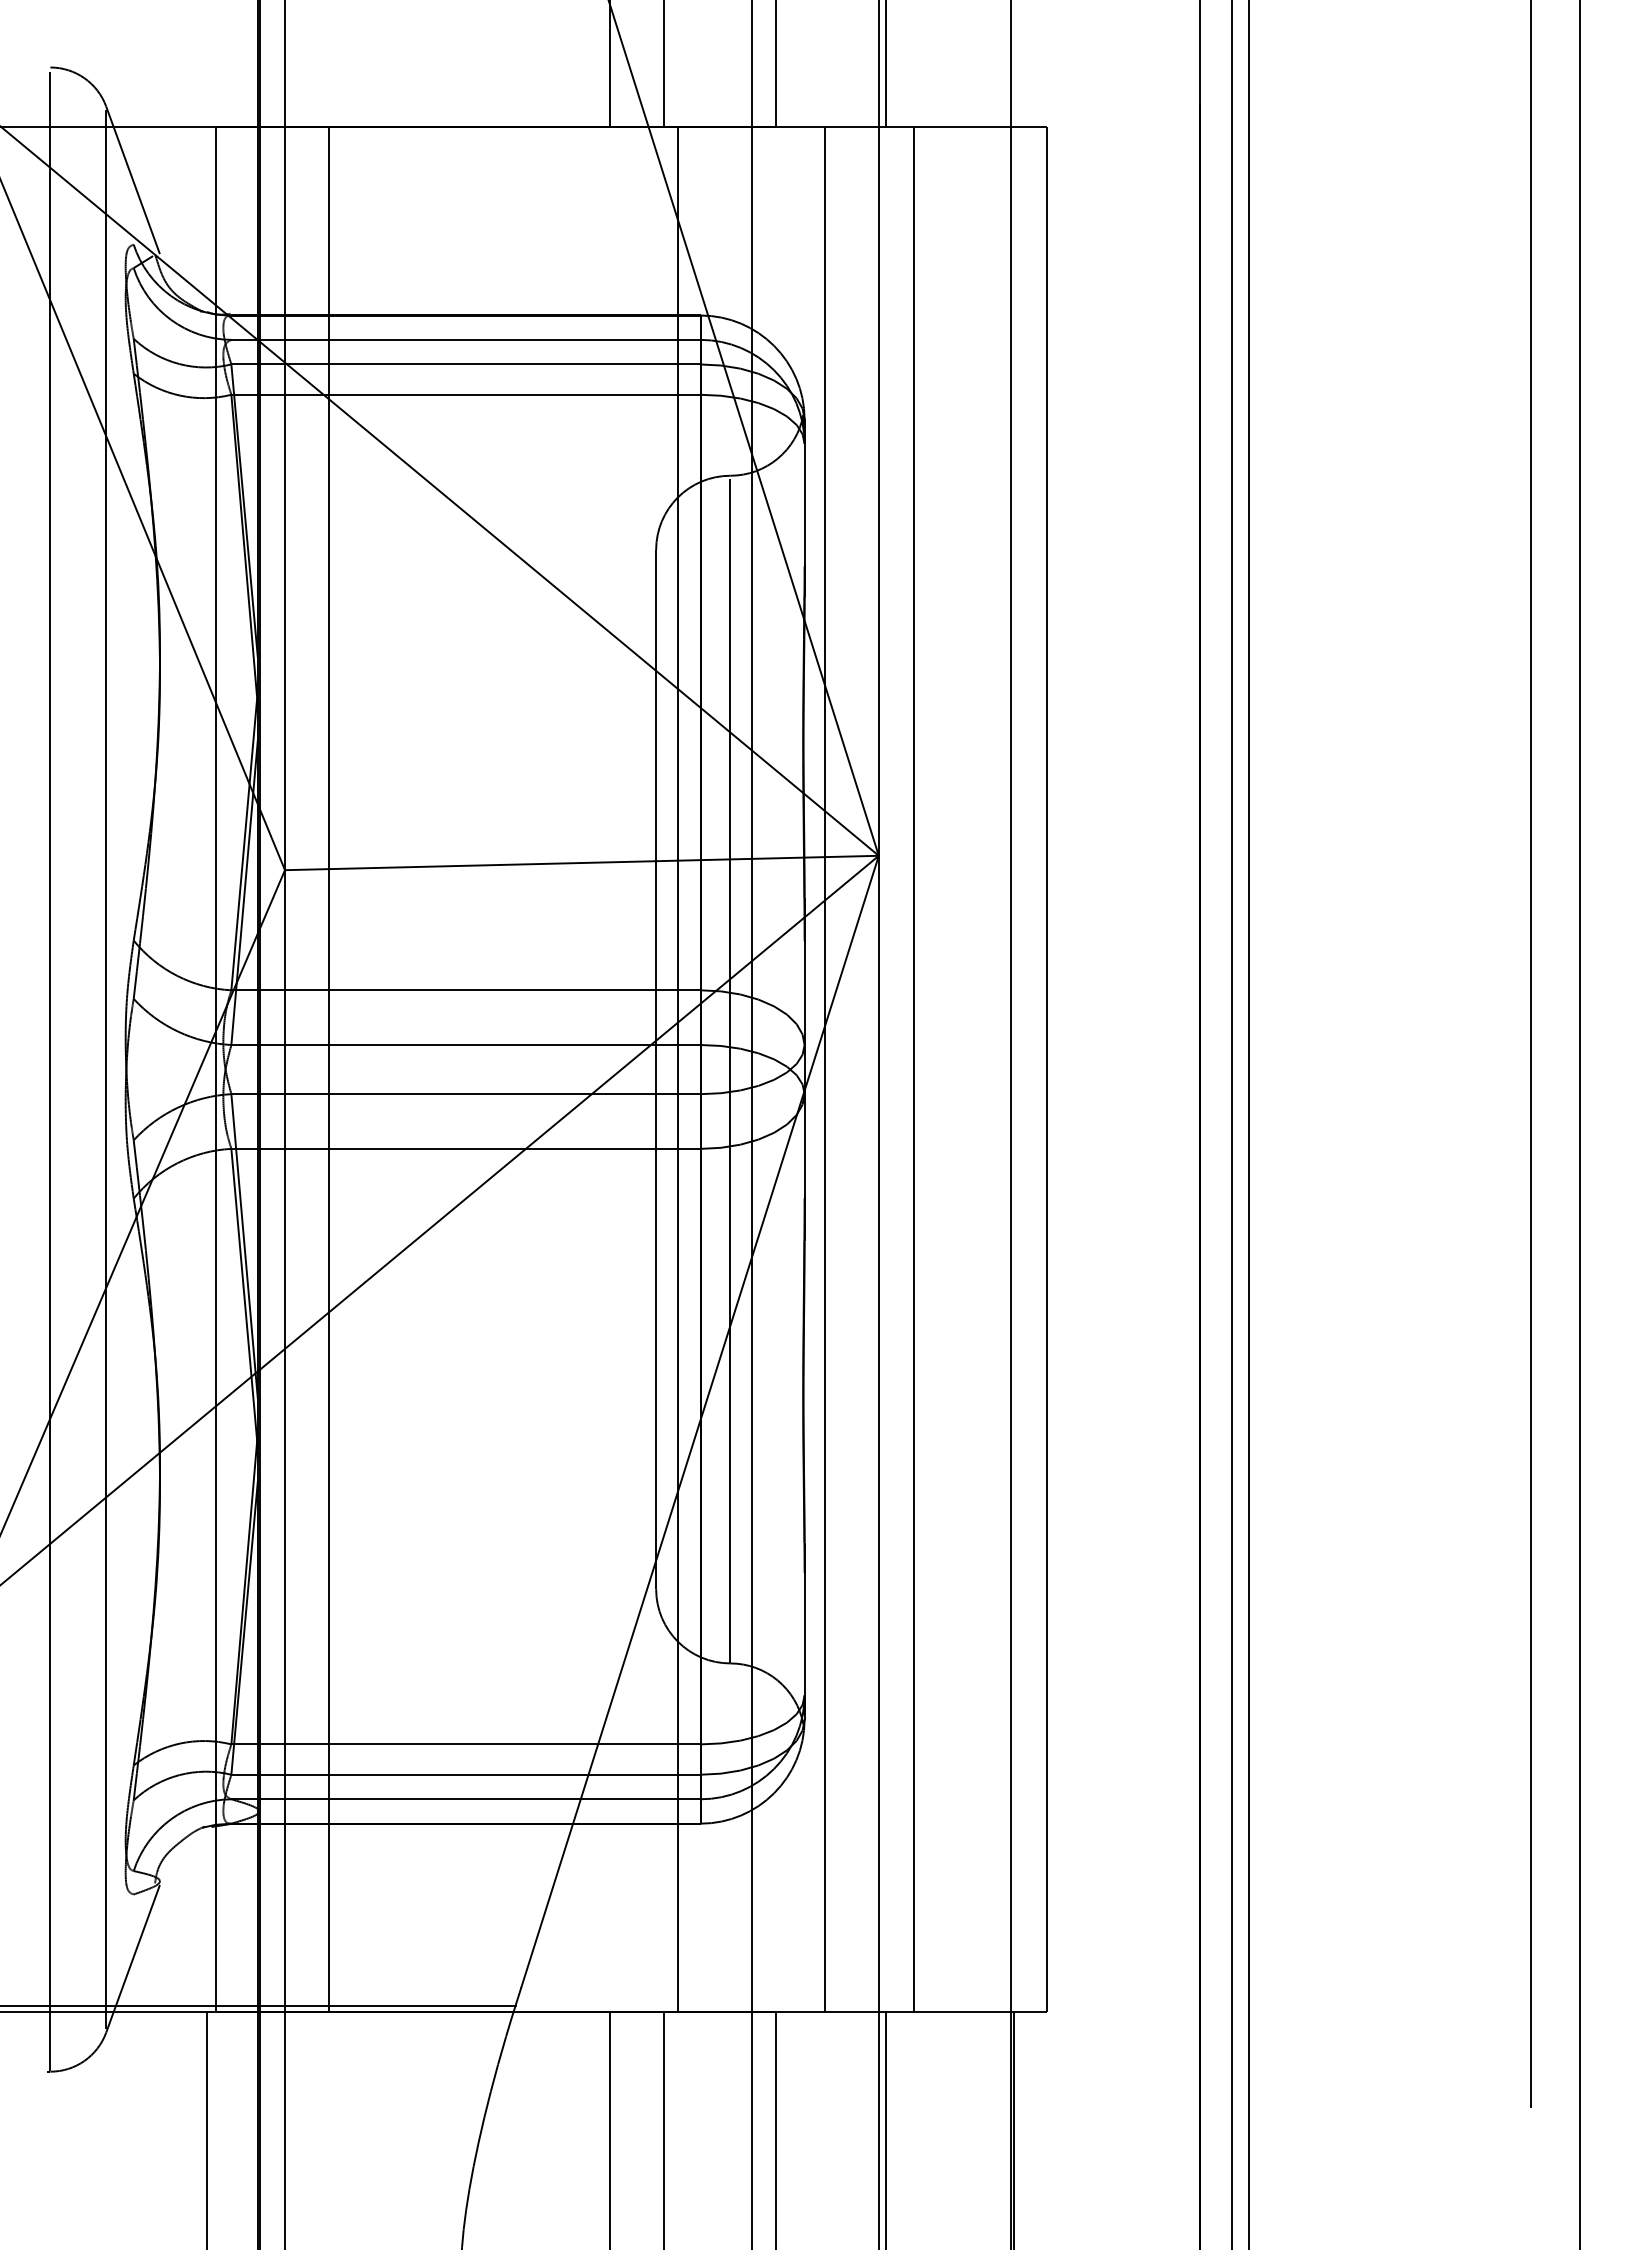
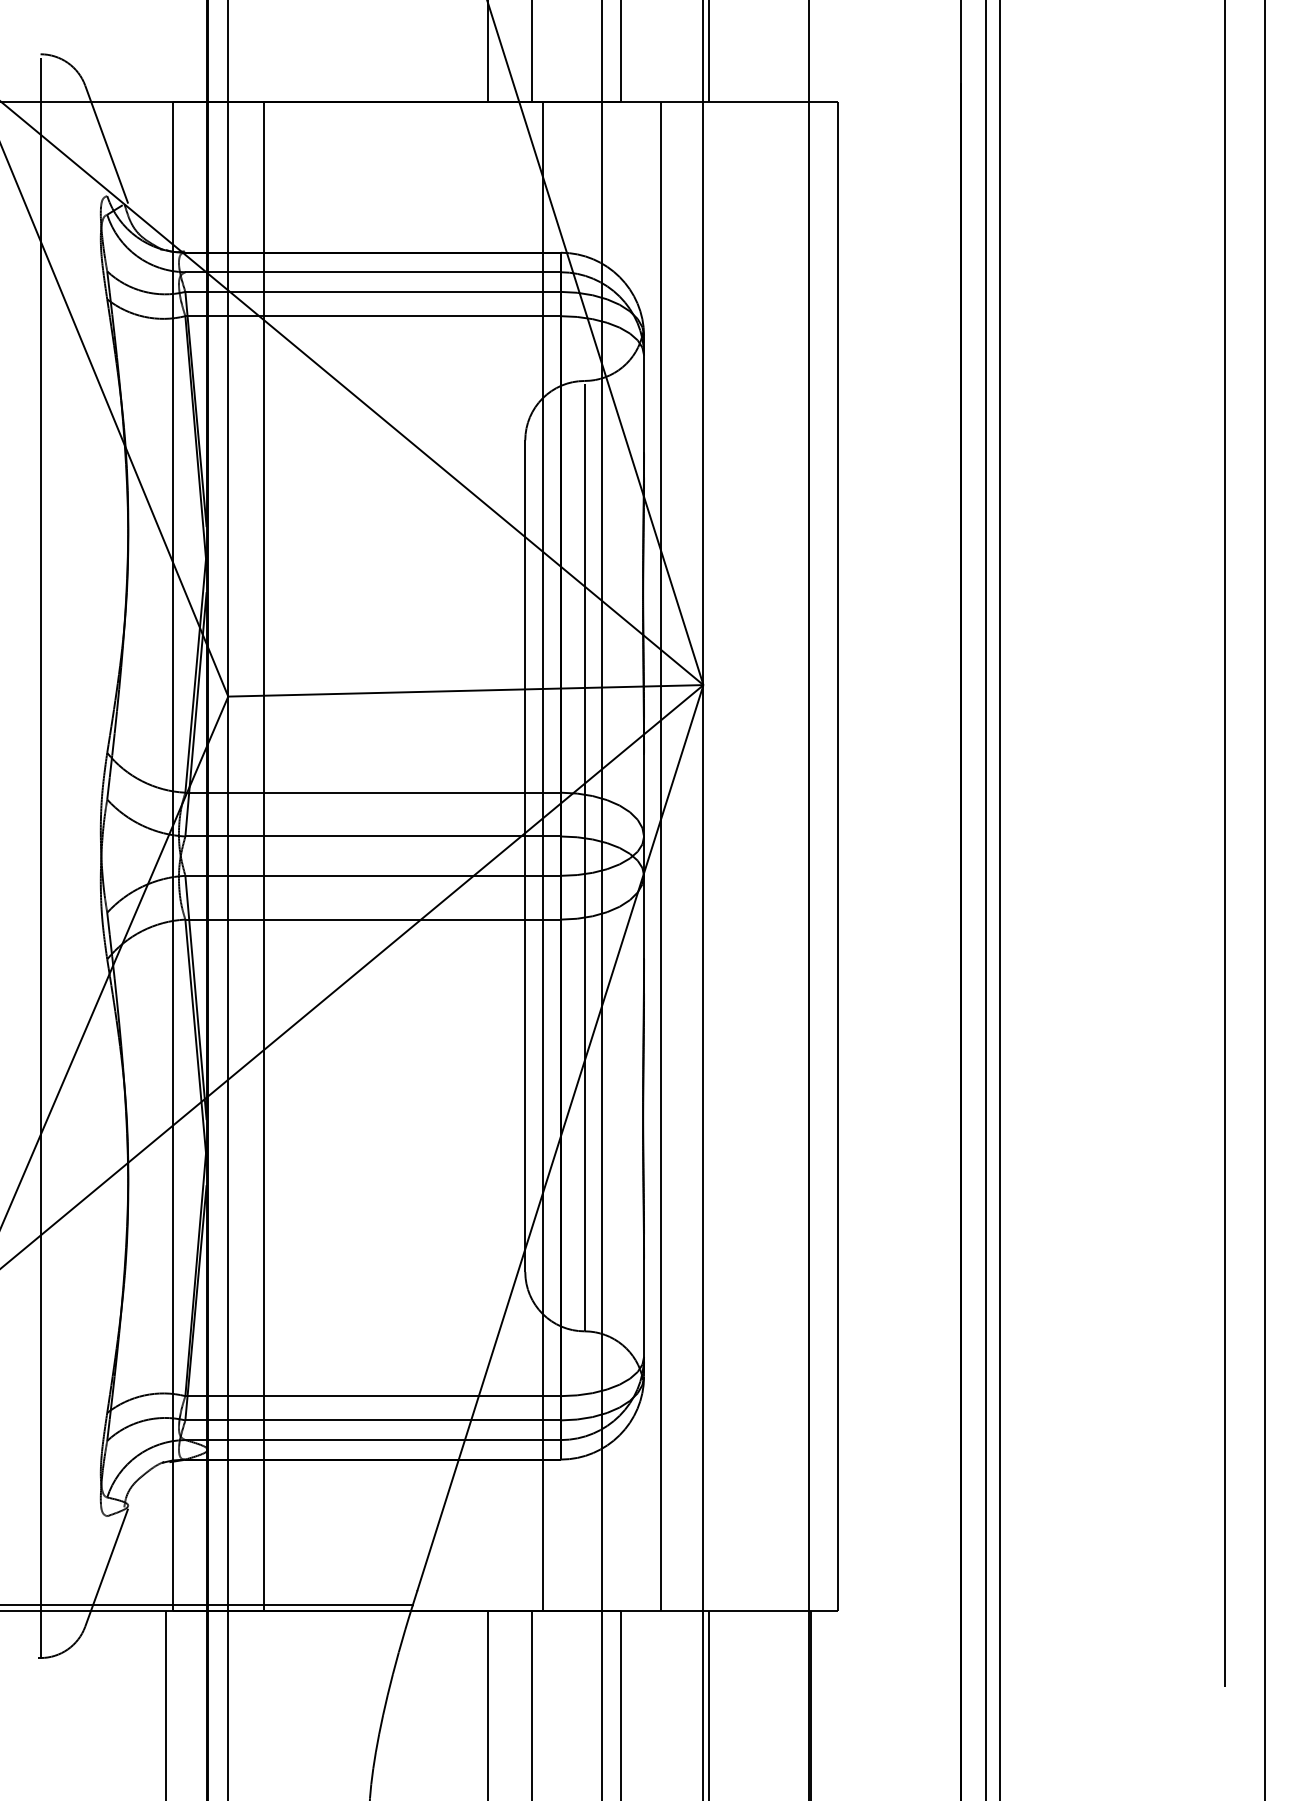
line: (106, 1069) -> (85, 856), removed
line: (914, 1069) -> (732, 856), removed

